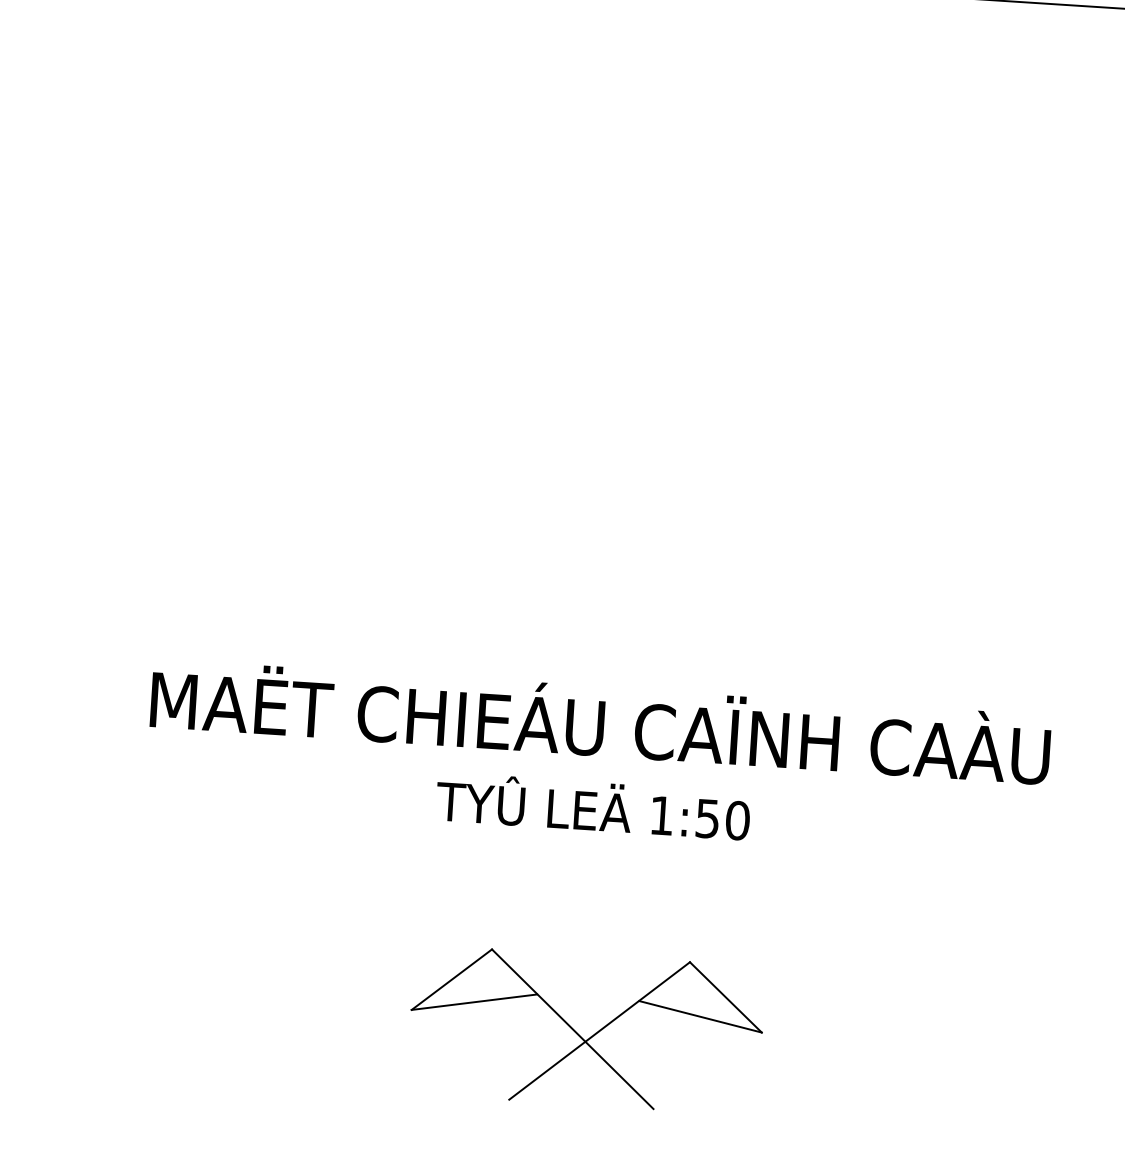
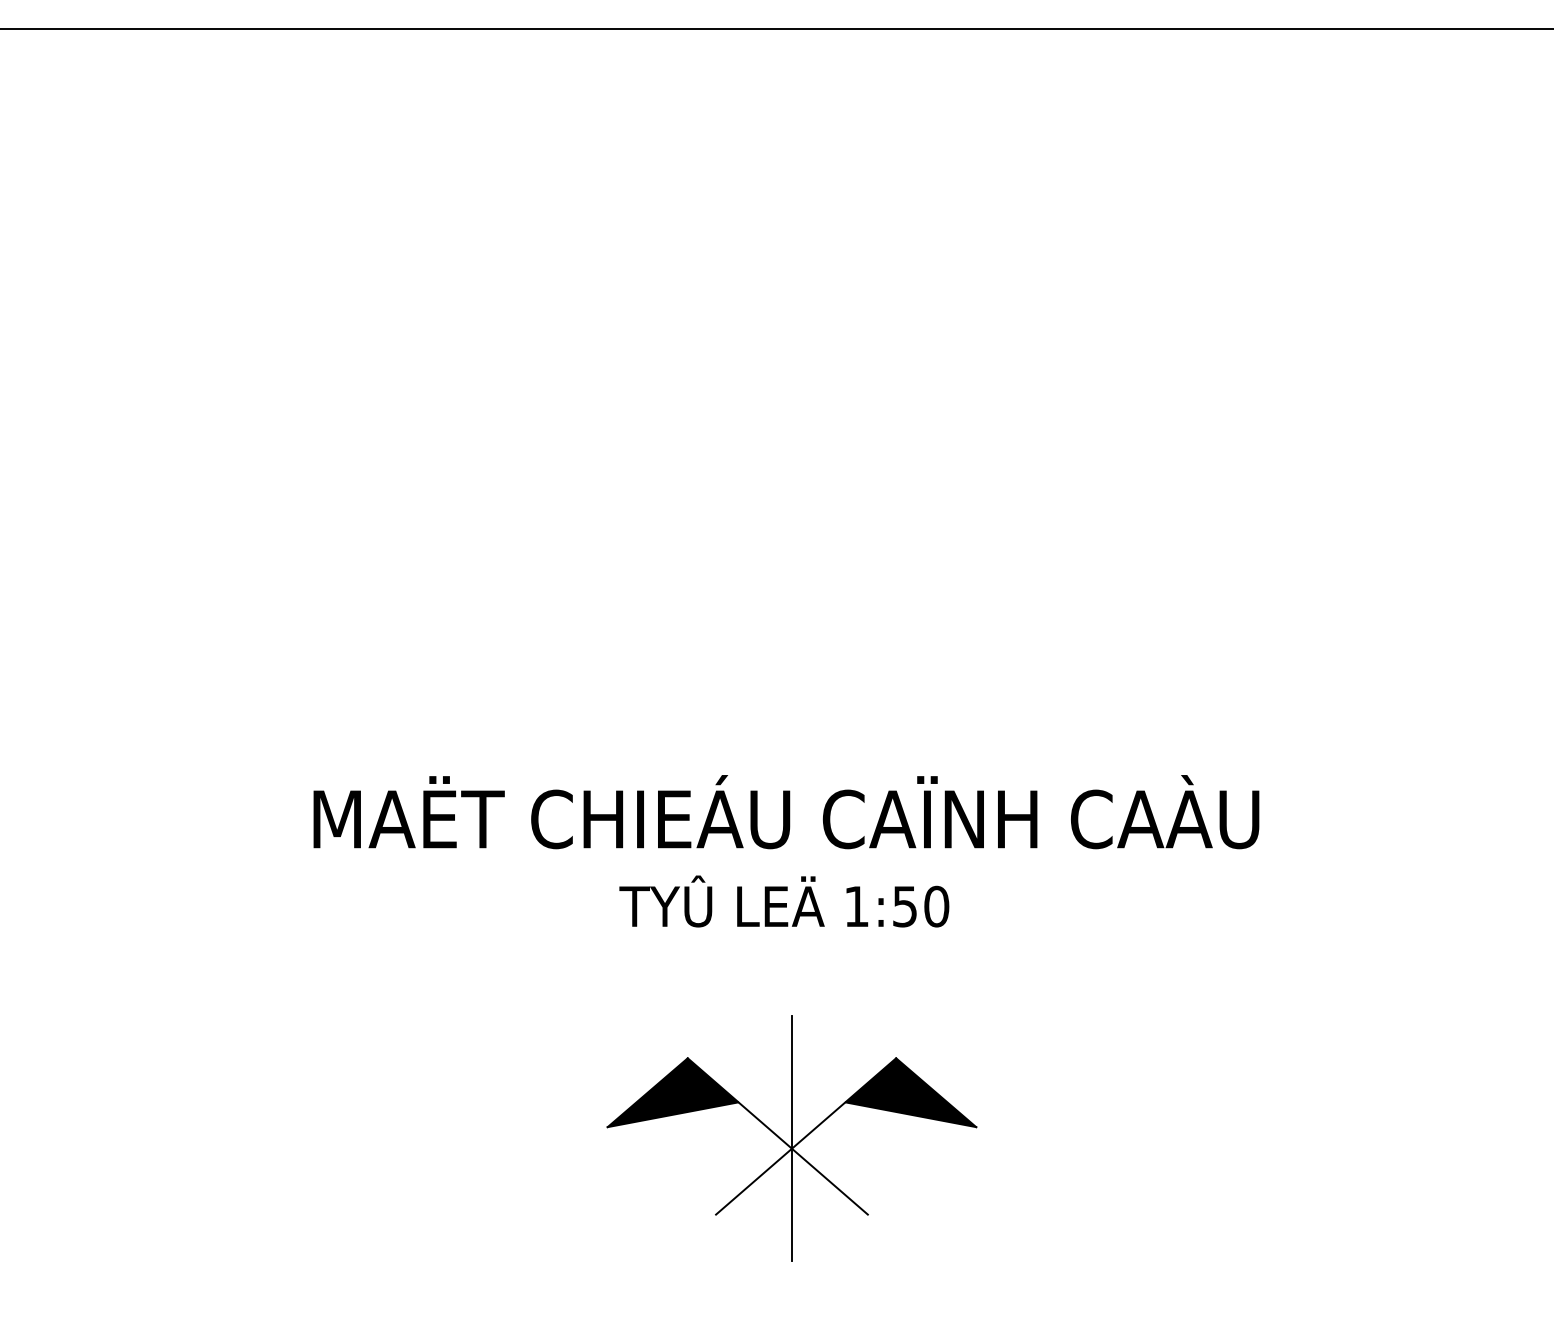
fill: (475, 981) -> (672, 1092), added
fill: (701, 995) -> (910, 1092), added
line: (585, 1032) -> (791, 1138), added

